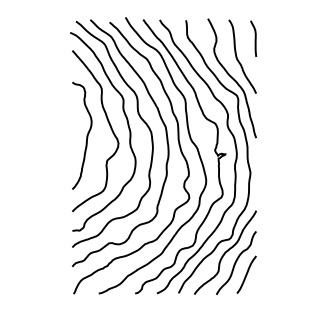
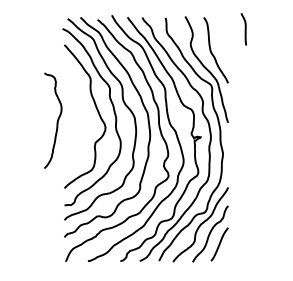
curve: (254, 38) -> (244, 29), moved
curve: (85, 136) -> (56, 121), moved

